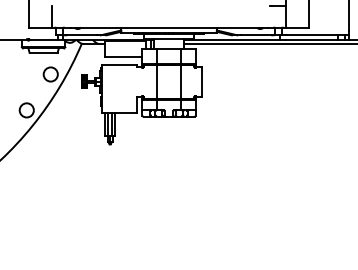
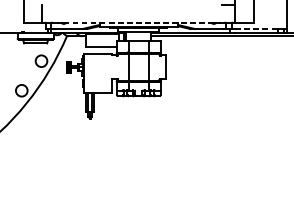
line: (168, 27) -> (138, 22), solid -> dashed
line: (312, 35) -> (256, 29), solid -> dashed

